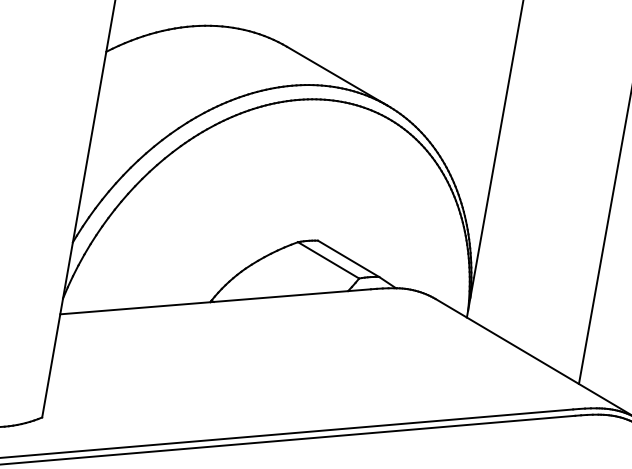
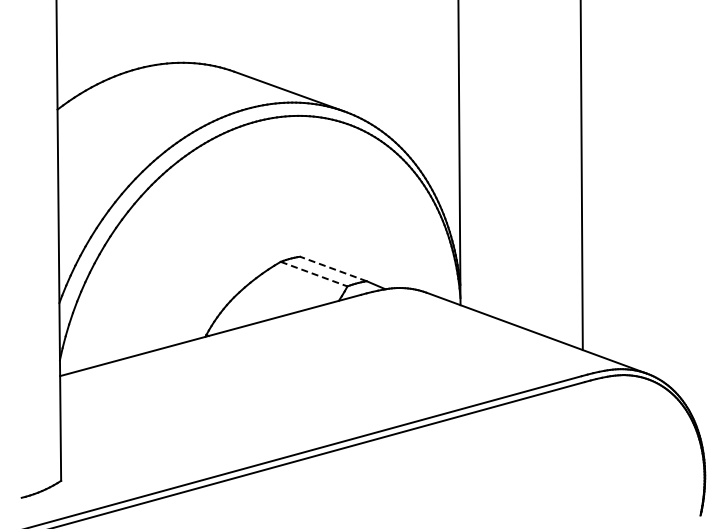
line: (348, 259) -> (333, 269), solid -> dashed
line: (328, 260) -> (314, 274), solid -> dashed

